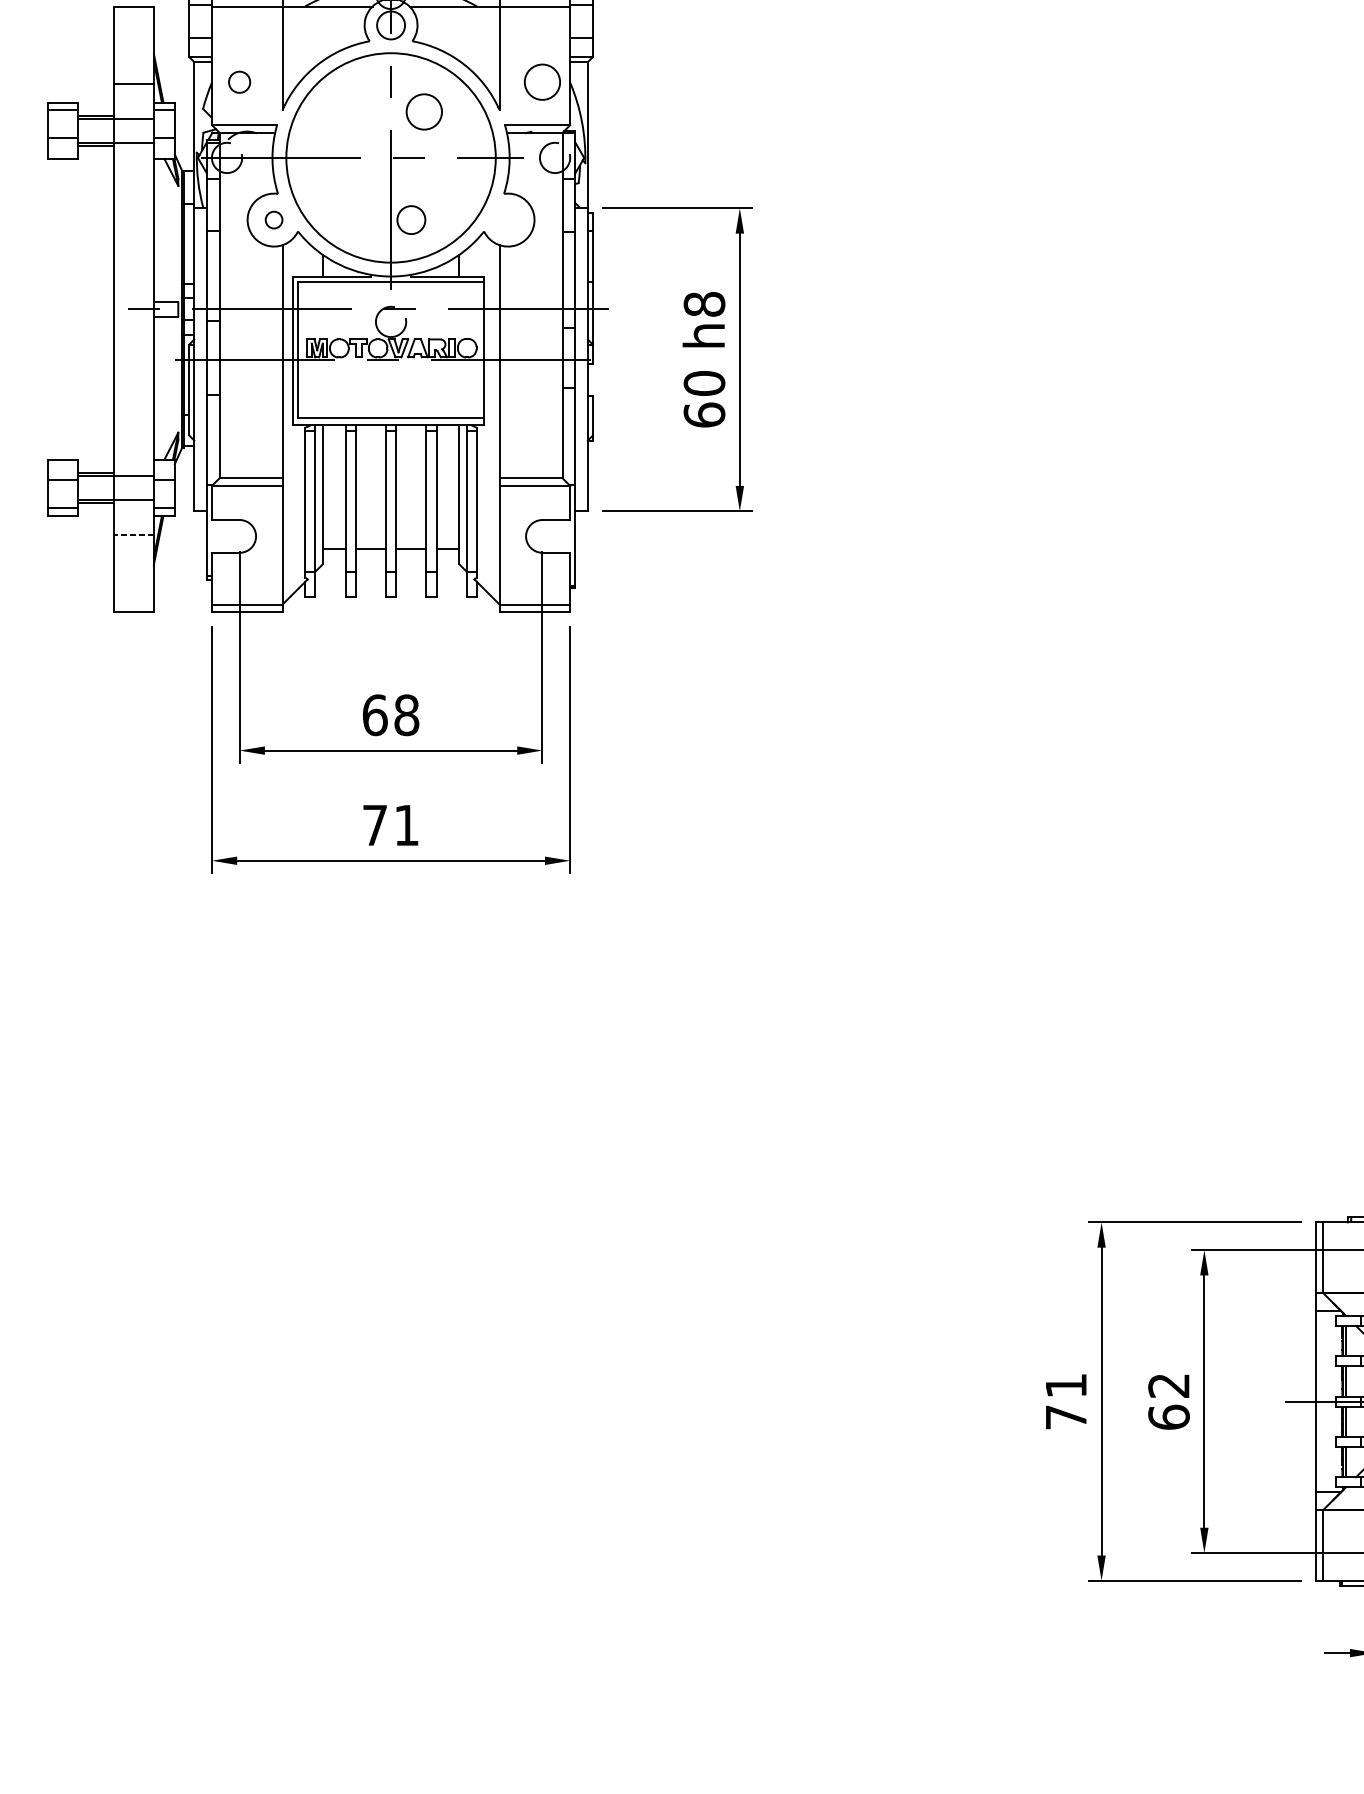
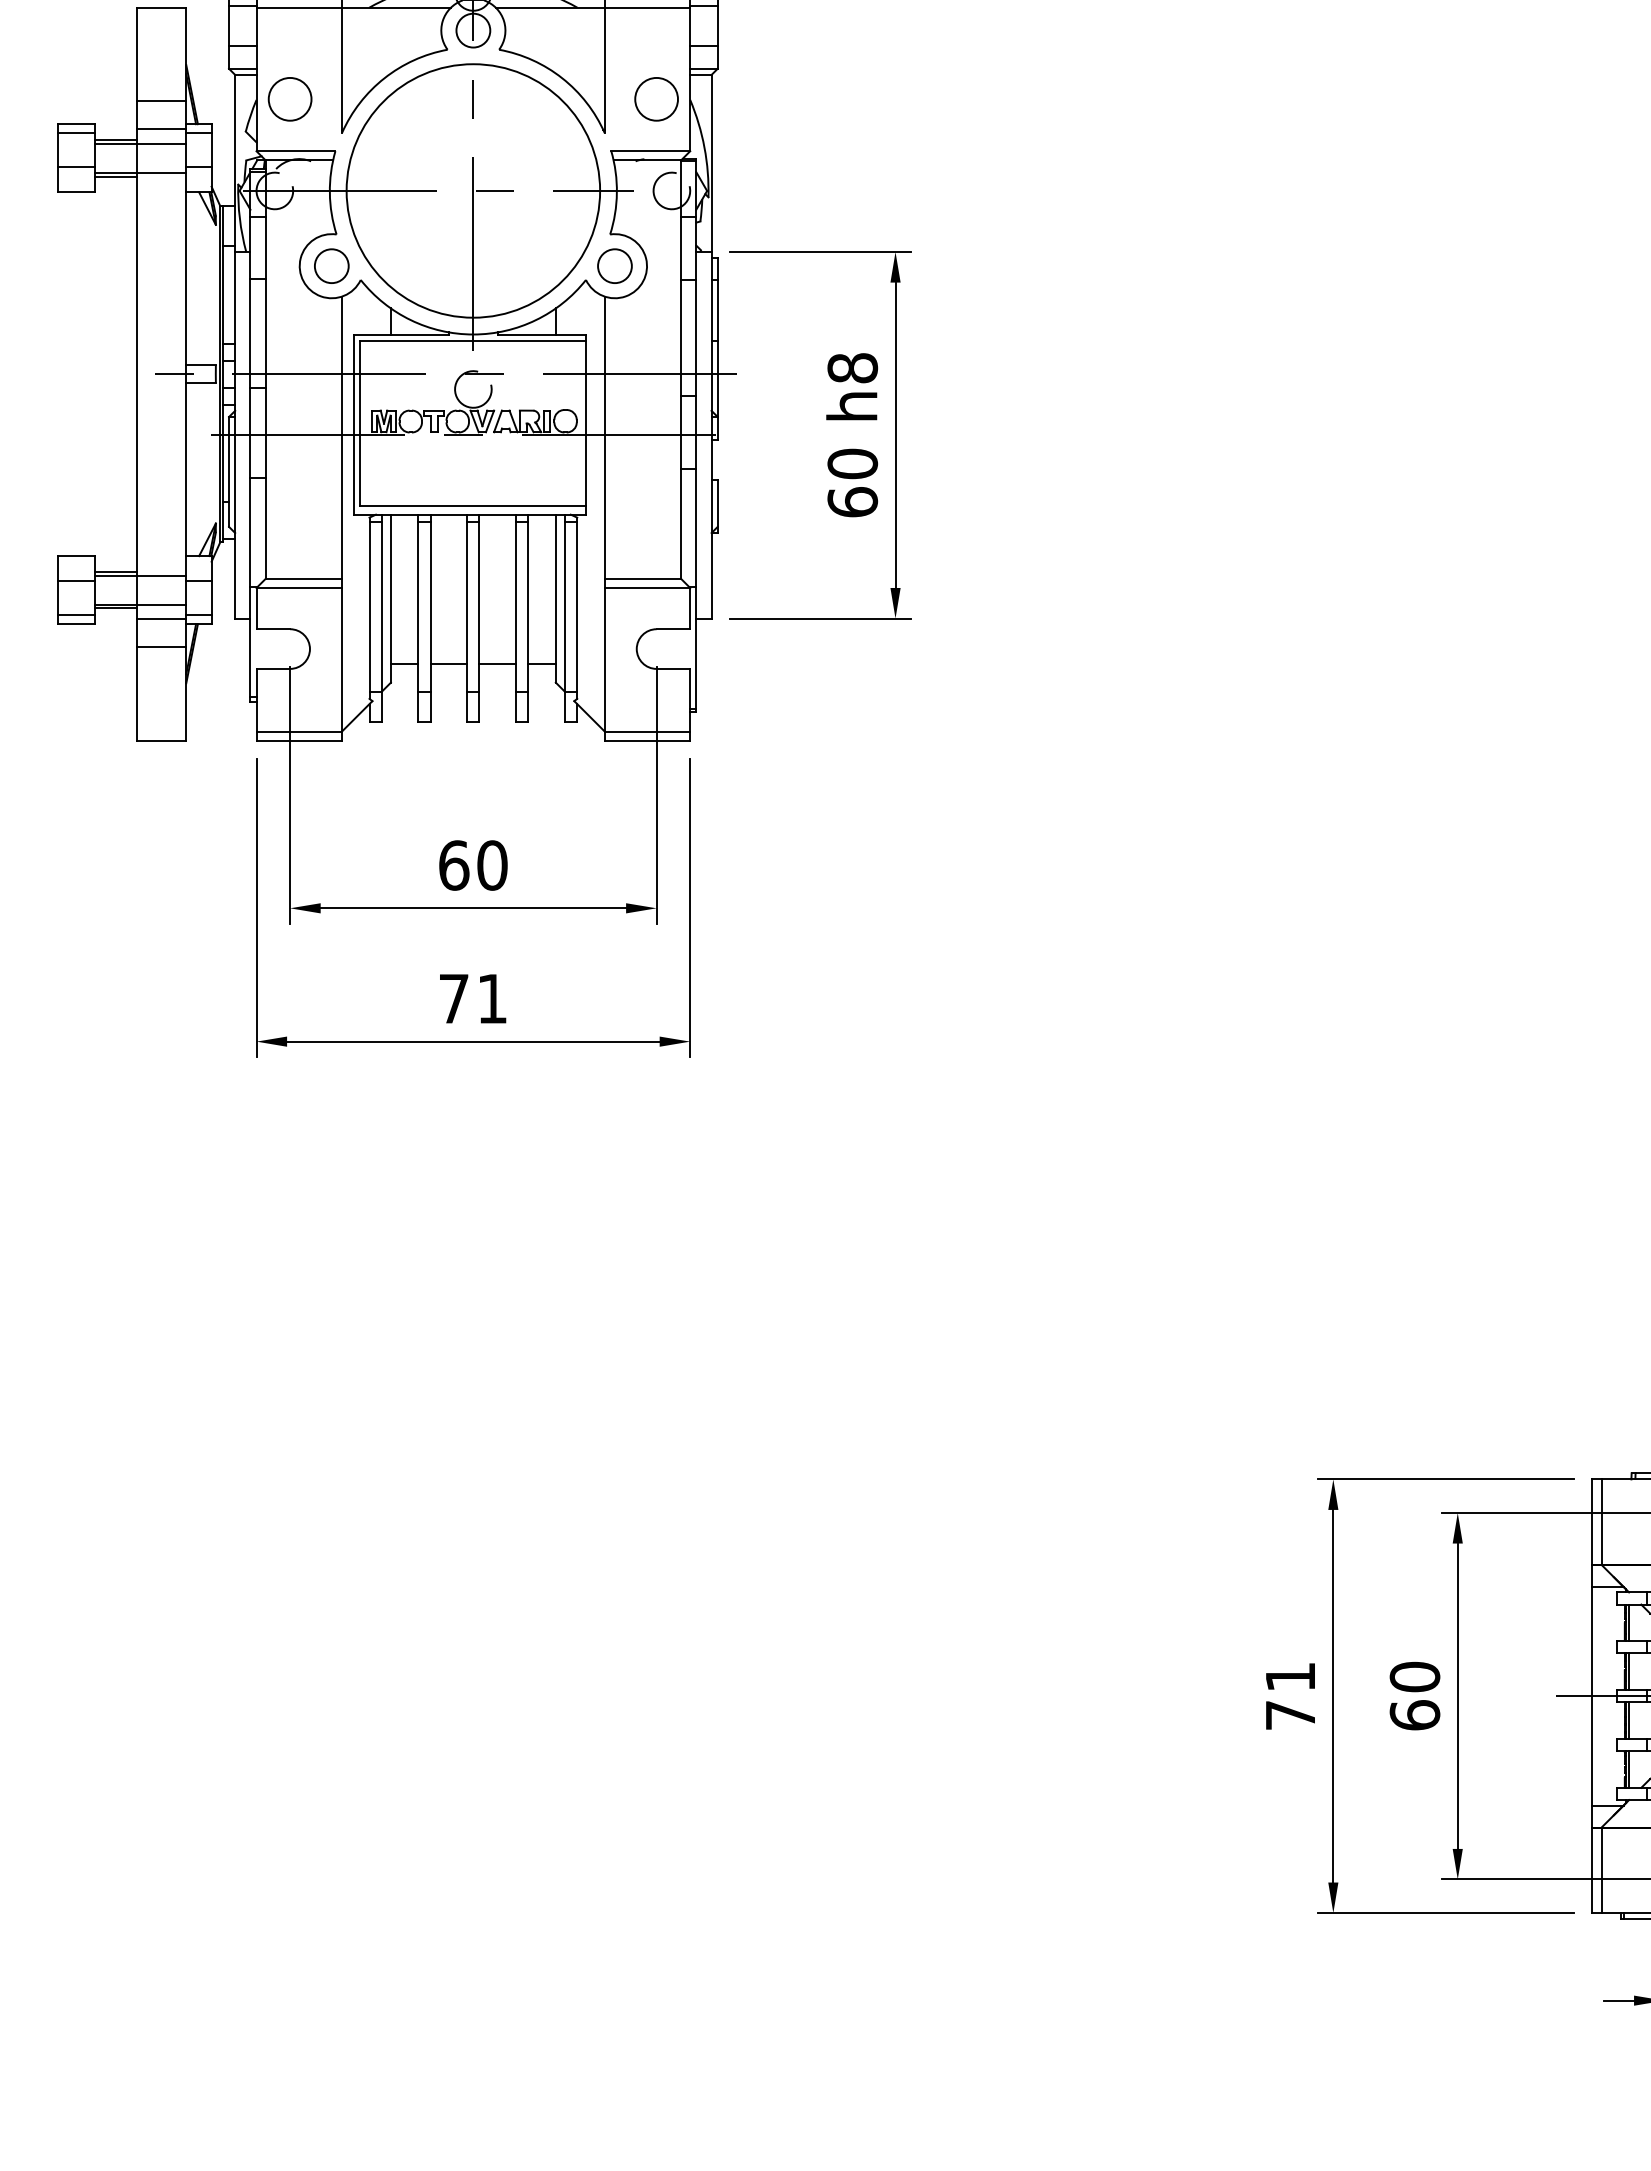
circle: (239, 82) -> (289, 99), size x1.67
line: (133, 107) -> (161, 129), added
circle: (424, 112) -> (513, 135), removed
circle: (411, 219) -> (614, 265), moved
circle: (273, 220) -> (331, 266), size x1.67
line: (133, 511) -> (161, 618), added
line: (133, 535) -> (161, 647), dashed -> solid
text: (406, 715) -> (492, 865), 68 -> 60
text: (1168, 1385) -> (1414, 1676), 62 -> 60

